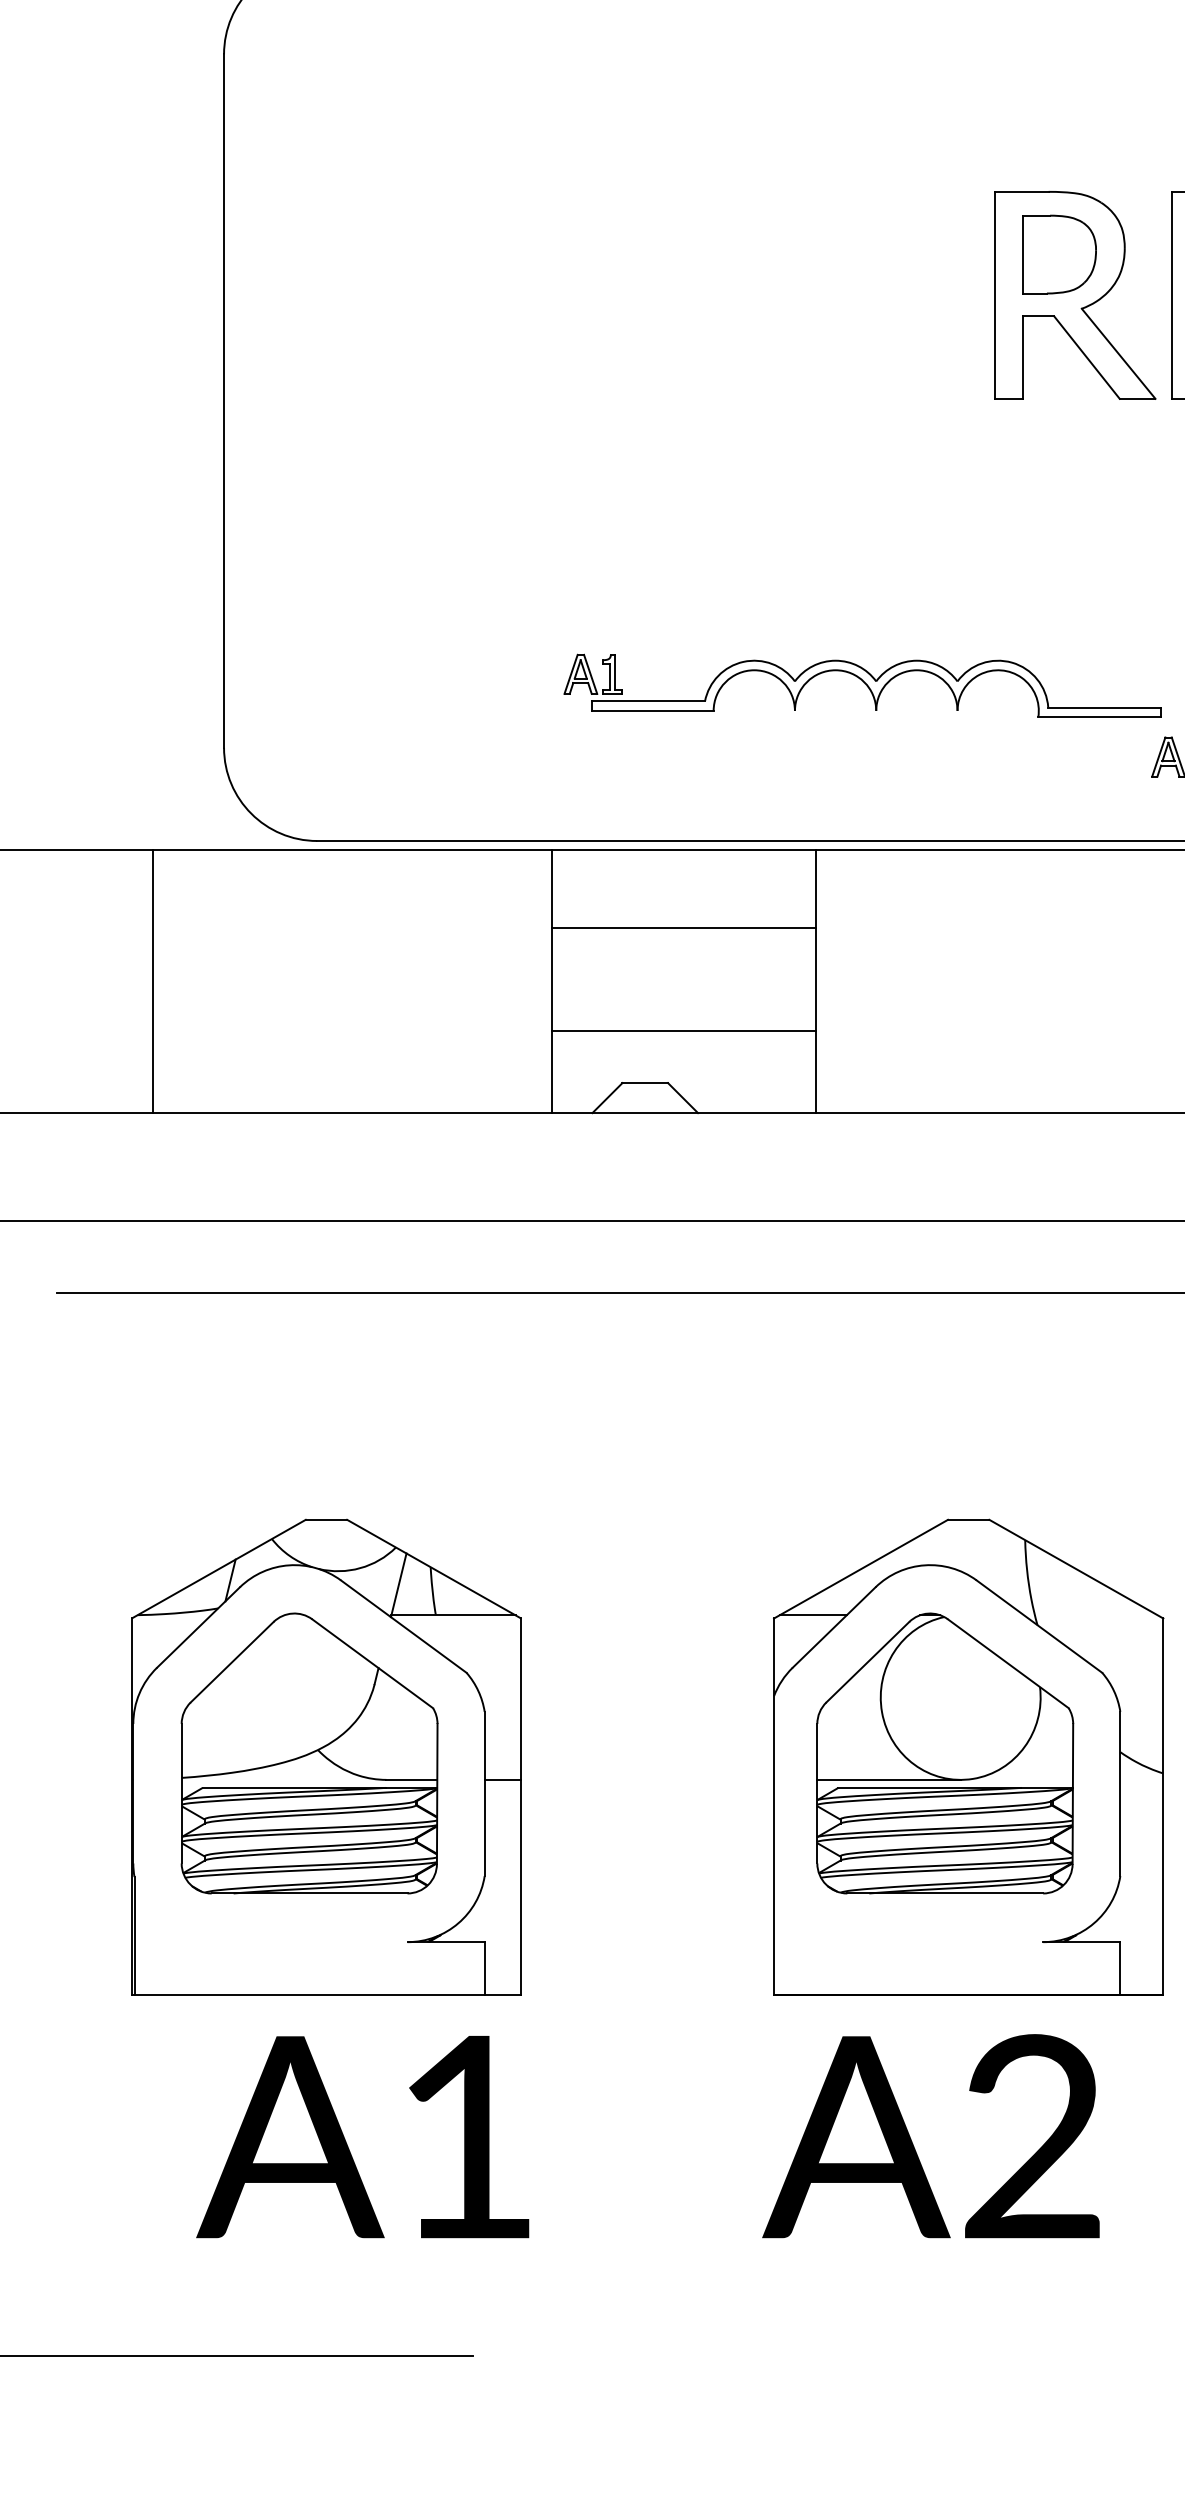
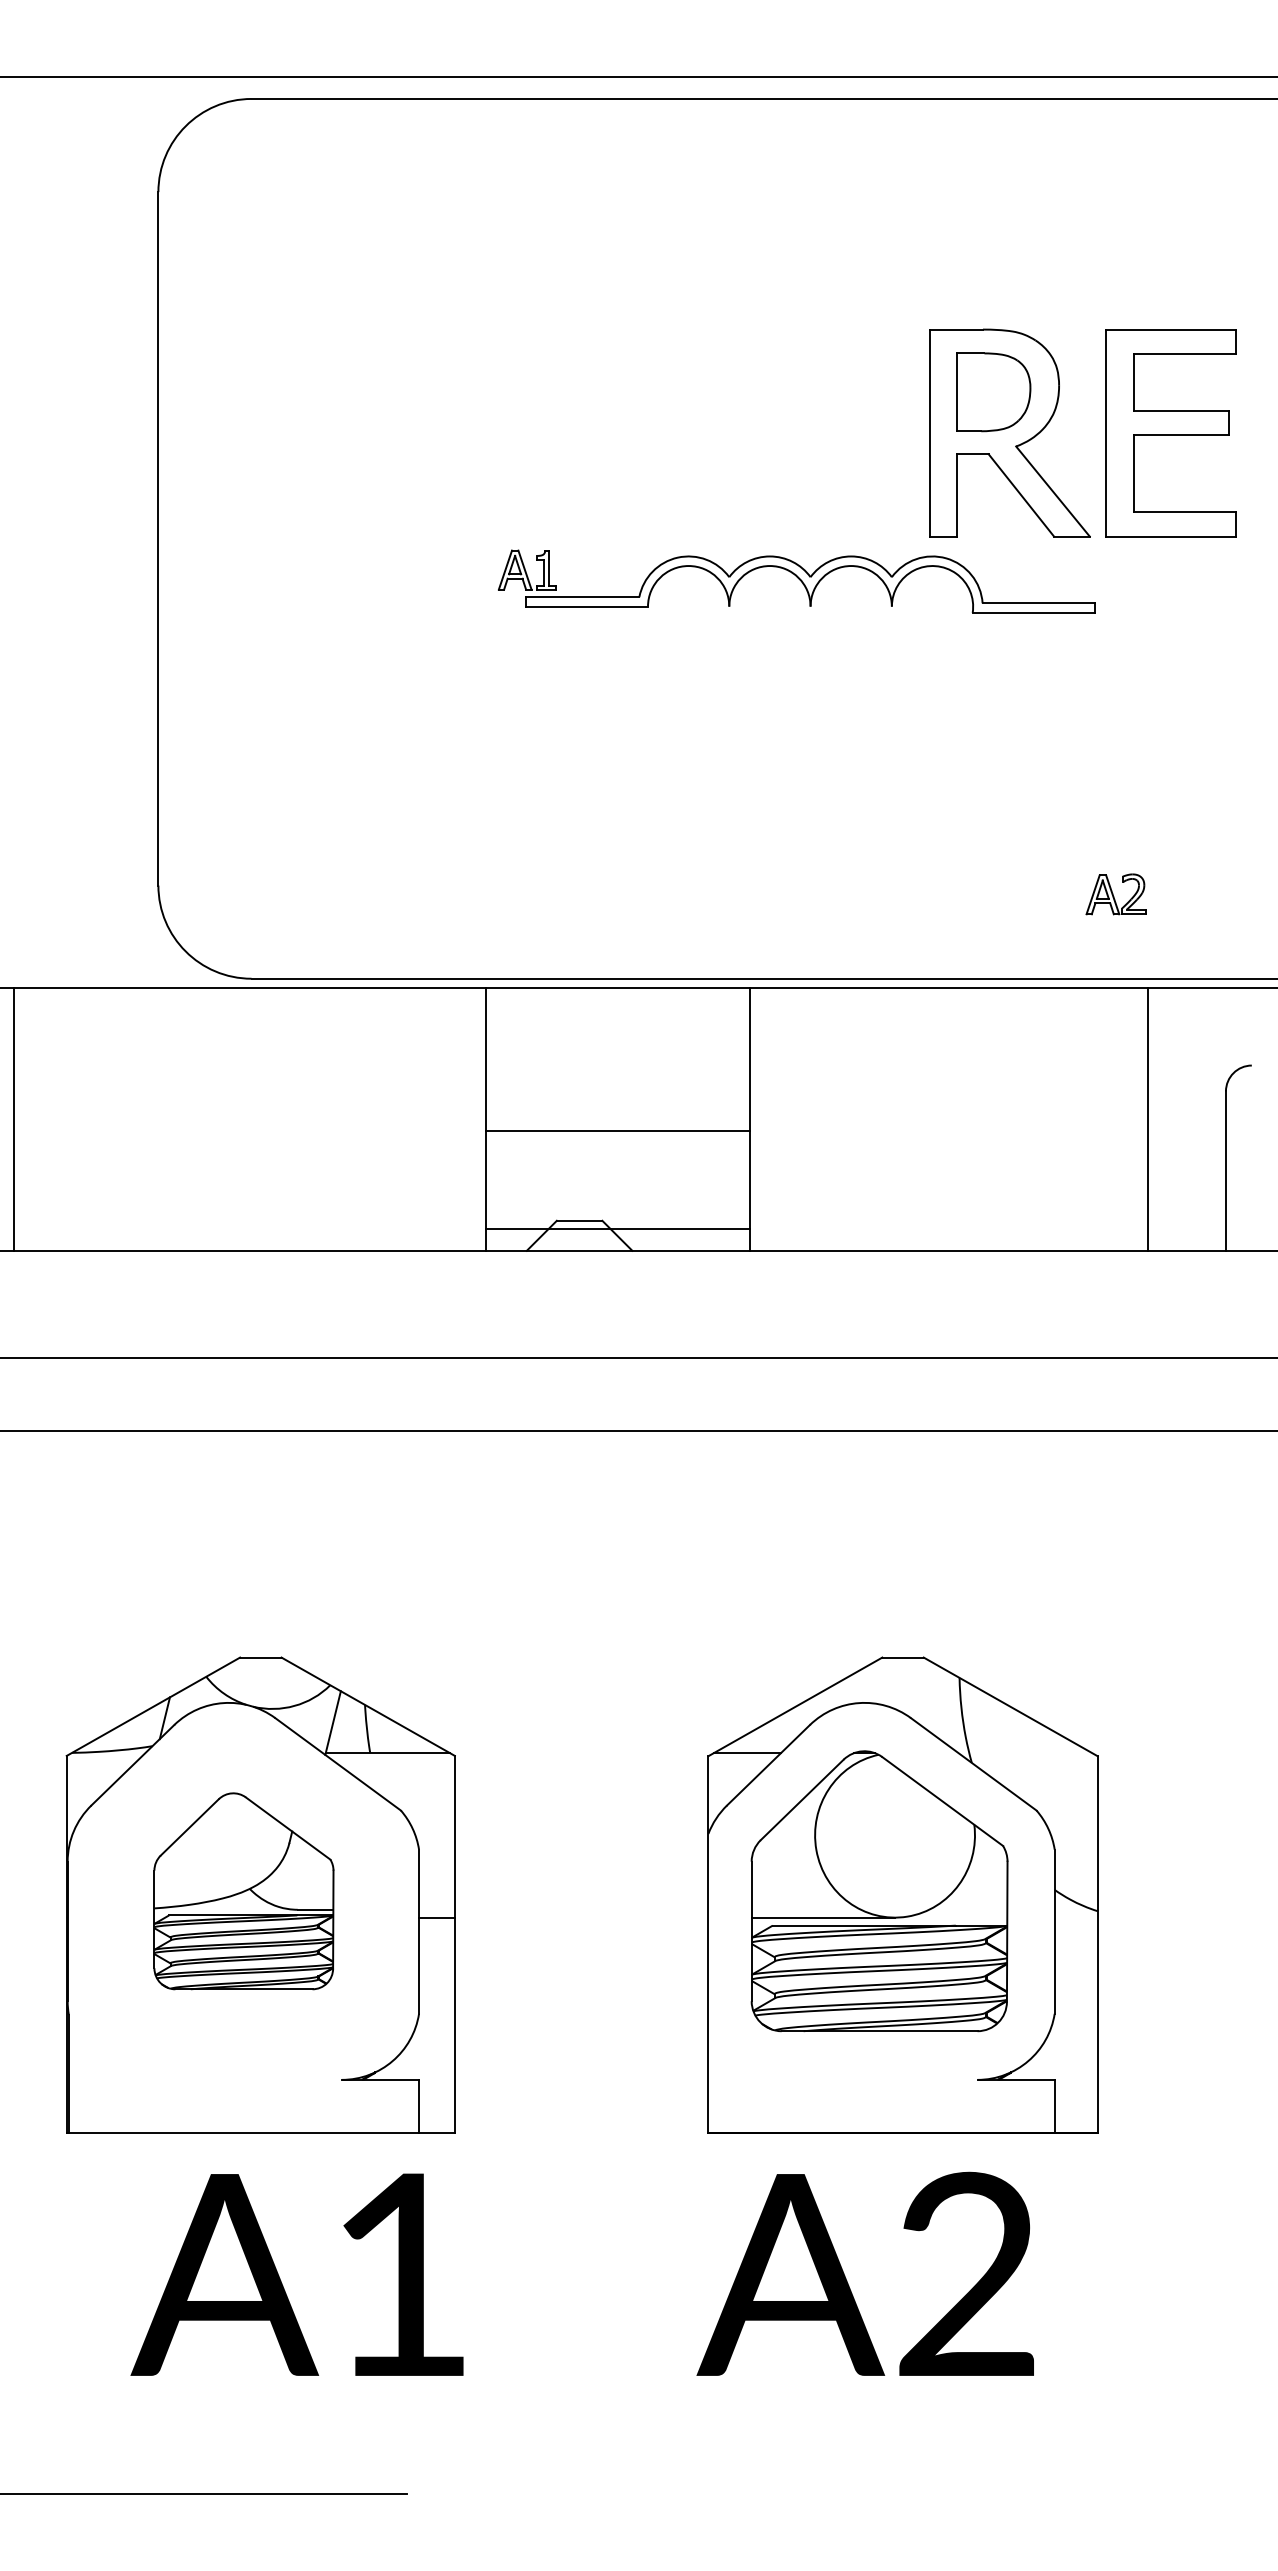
part: (862, 685) -> (796, 581), moved
line: (683, 927) -> (617, 1130), moved
line: (153, 980) -> (14, 1118), moved
line: (683, 1031) -> (617, 1229), moved
part: (309, 1753) -> (243, 1891), size x0.7

